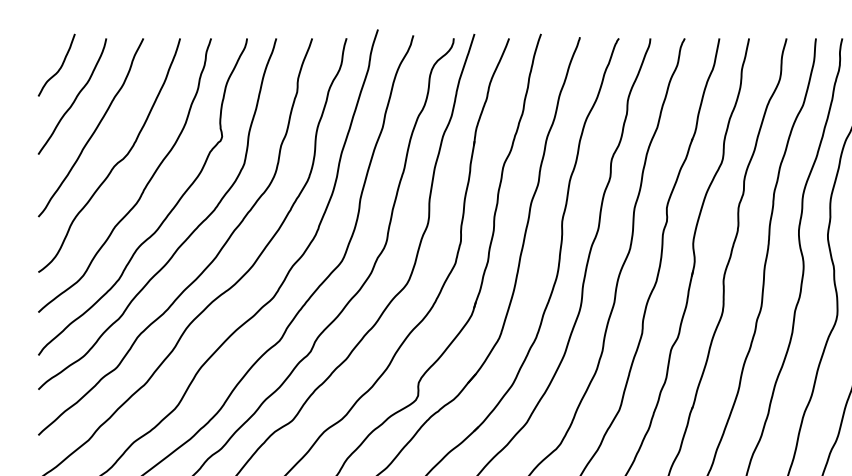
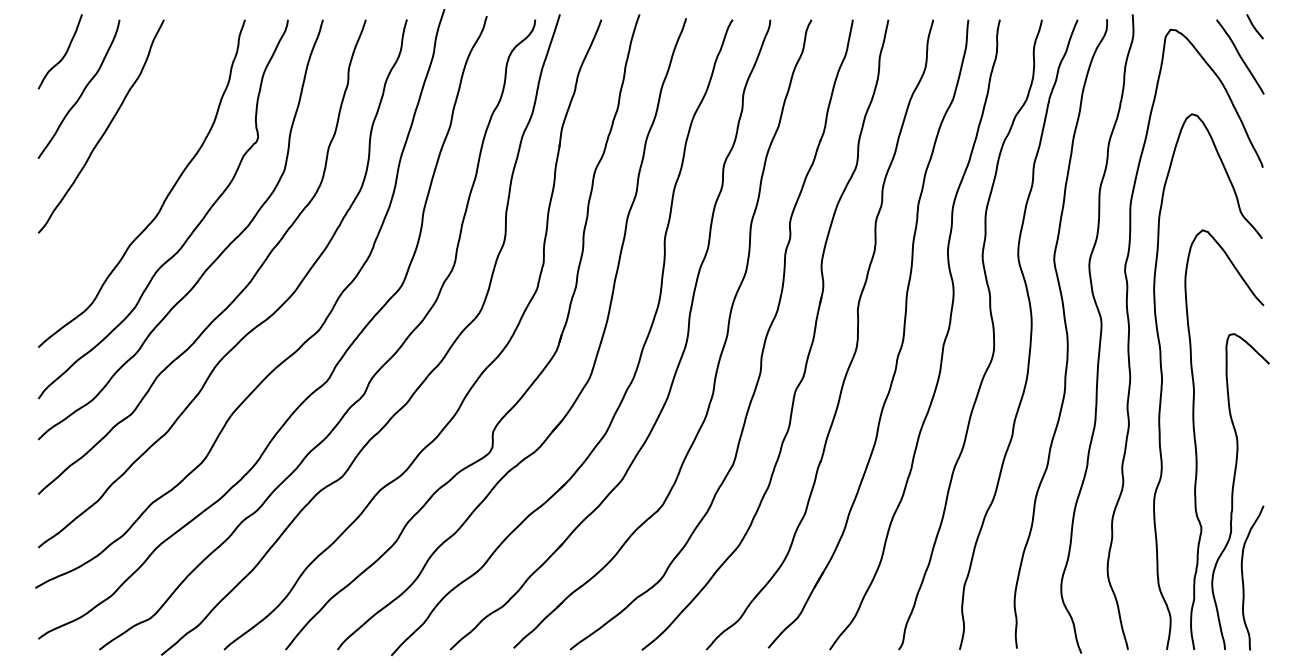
curve: (117, 162) -> (132, 168), removed

